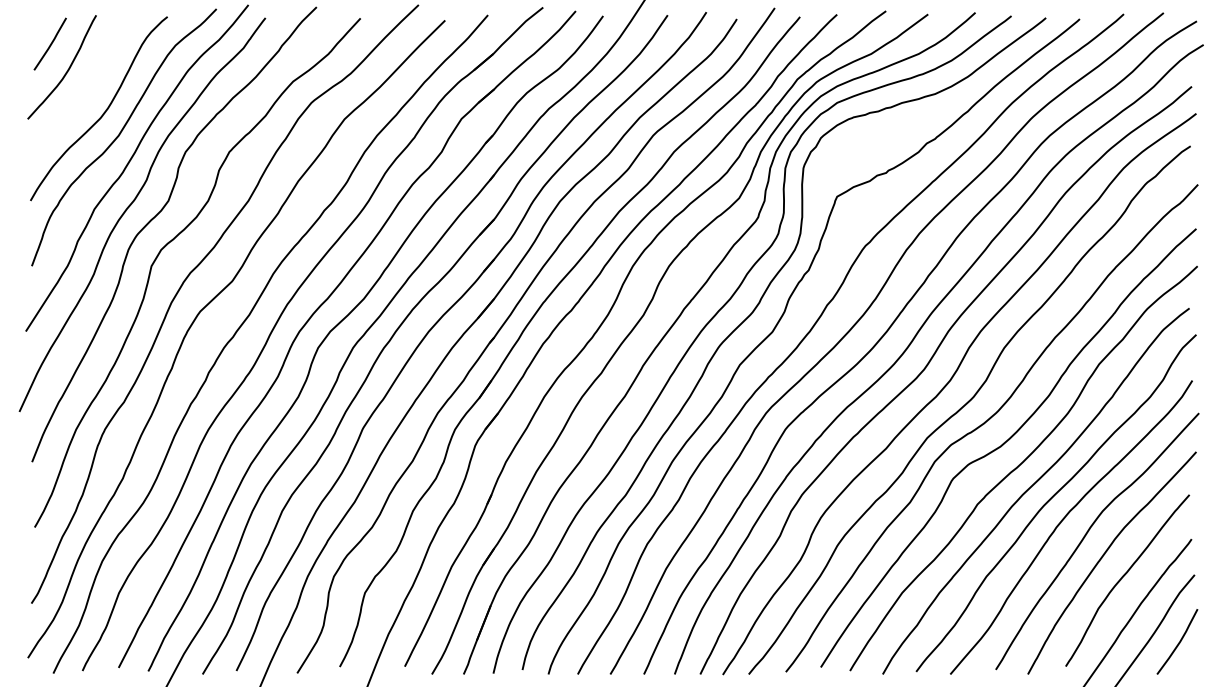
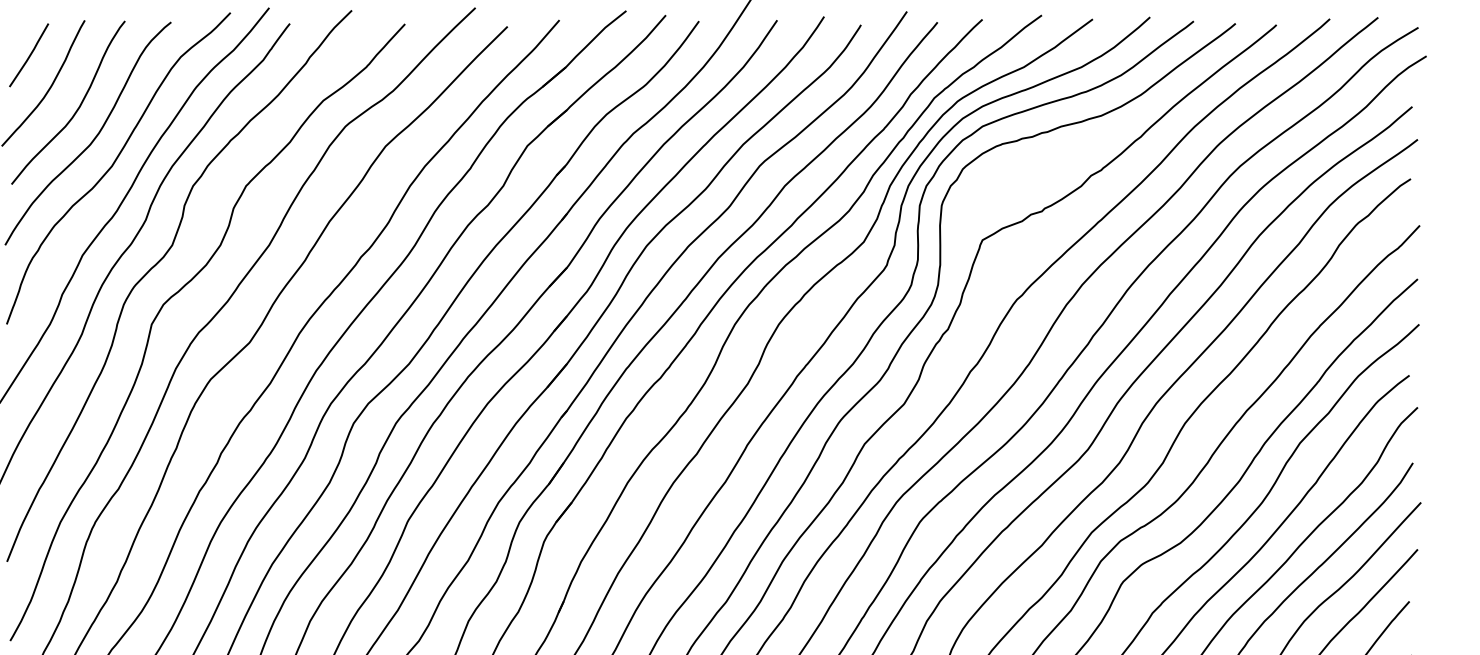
curve: (89, 88) -> (76, 109), added

